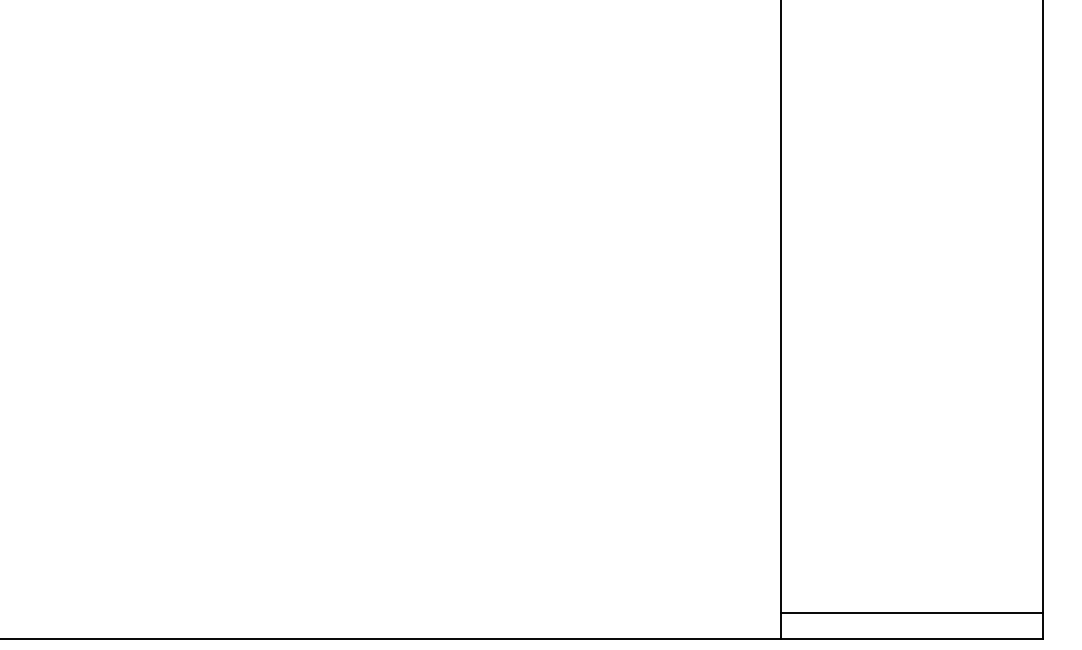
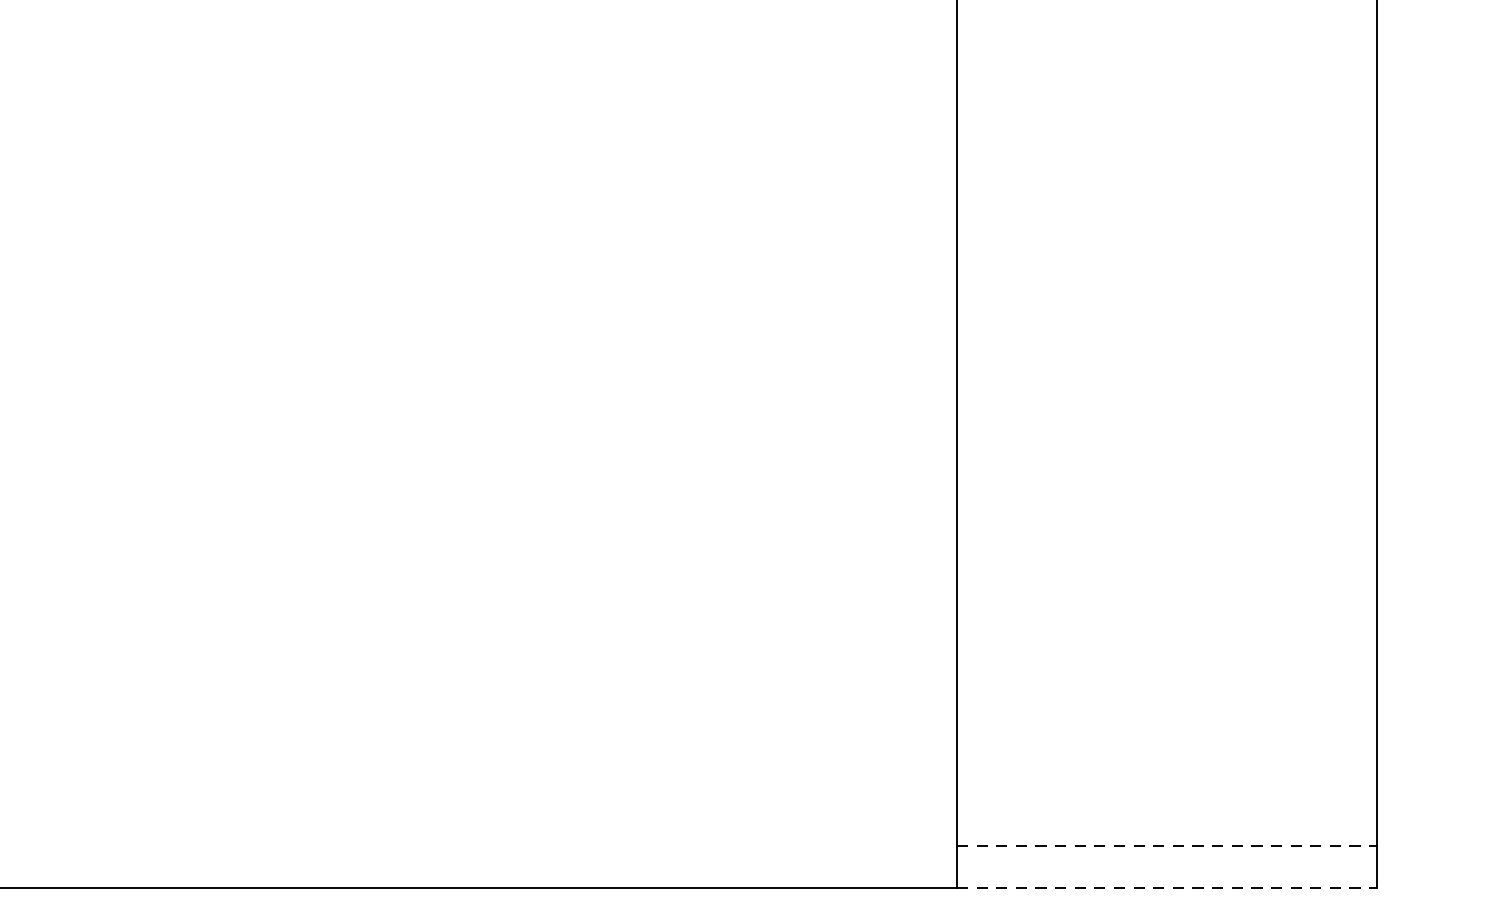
line: (912, 613) -> (1168, 846), solid -> dashed
line: (912, 639) -> (1168, 888), solid -> dashed

